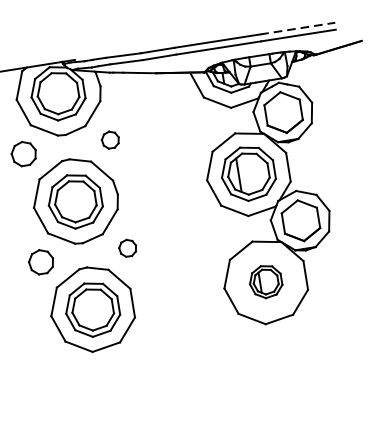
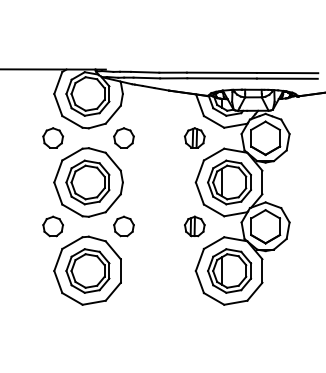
line: (297, 29) -> (287, 73), dashed -> solid
part: (196, 125) -> (194, 137), added
part: (109, 139) -> (123, 137), size x1.43
part: (214, 234) -> (194, 226), added
part: (127, 248) -> (123, 226), size x1.43
part: (265, 281) -> (229, 270), size x1.67

